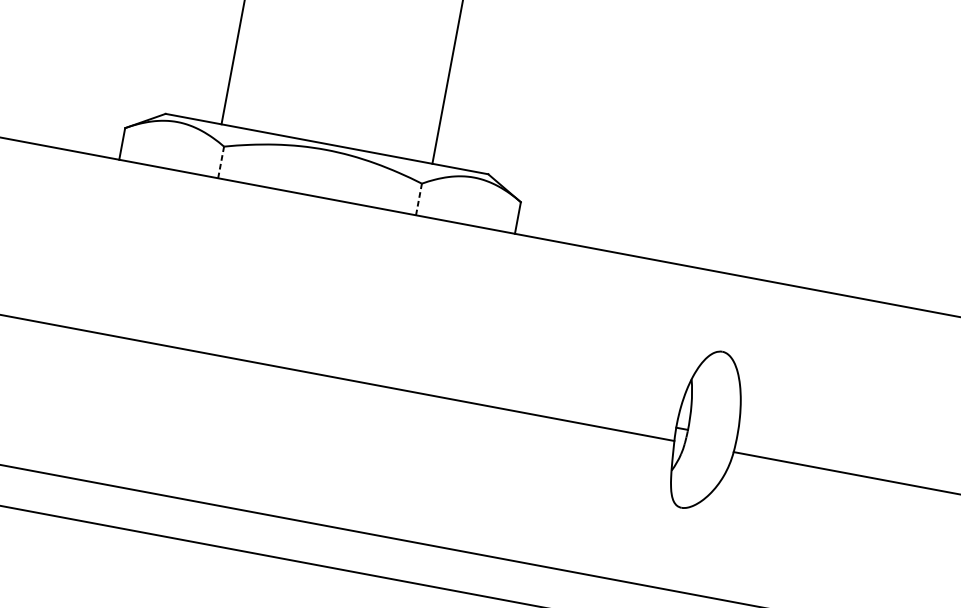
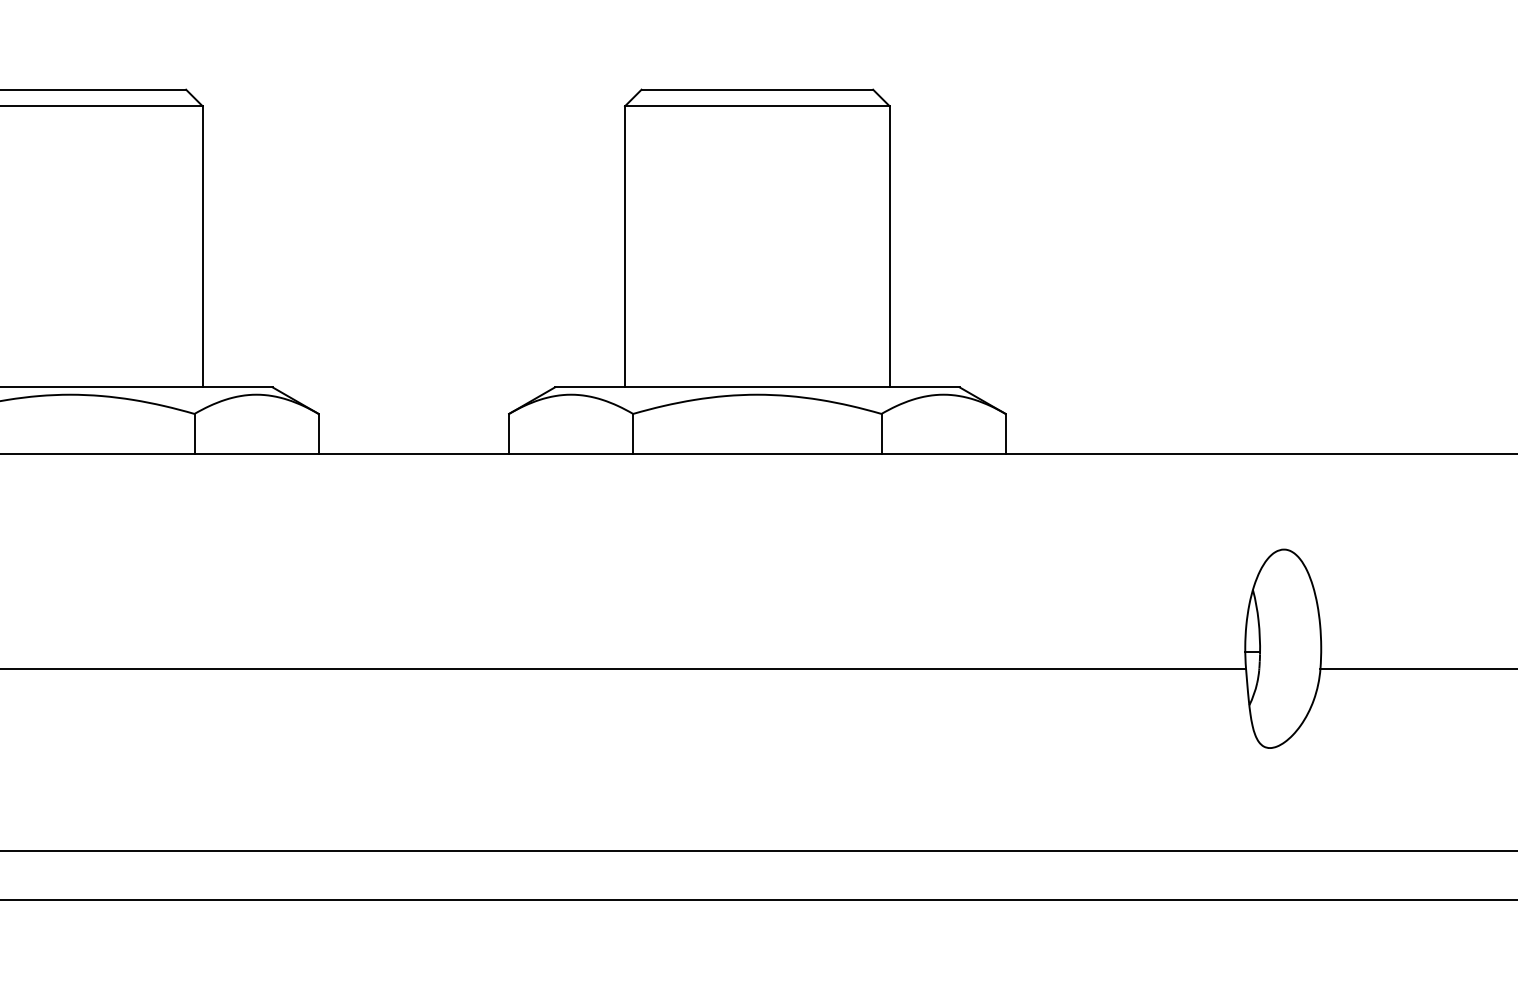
line: (221, 162) -> (633, 433), dashed -> solid
line: (419, 199) -> (881, 433), dashed -> solid

